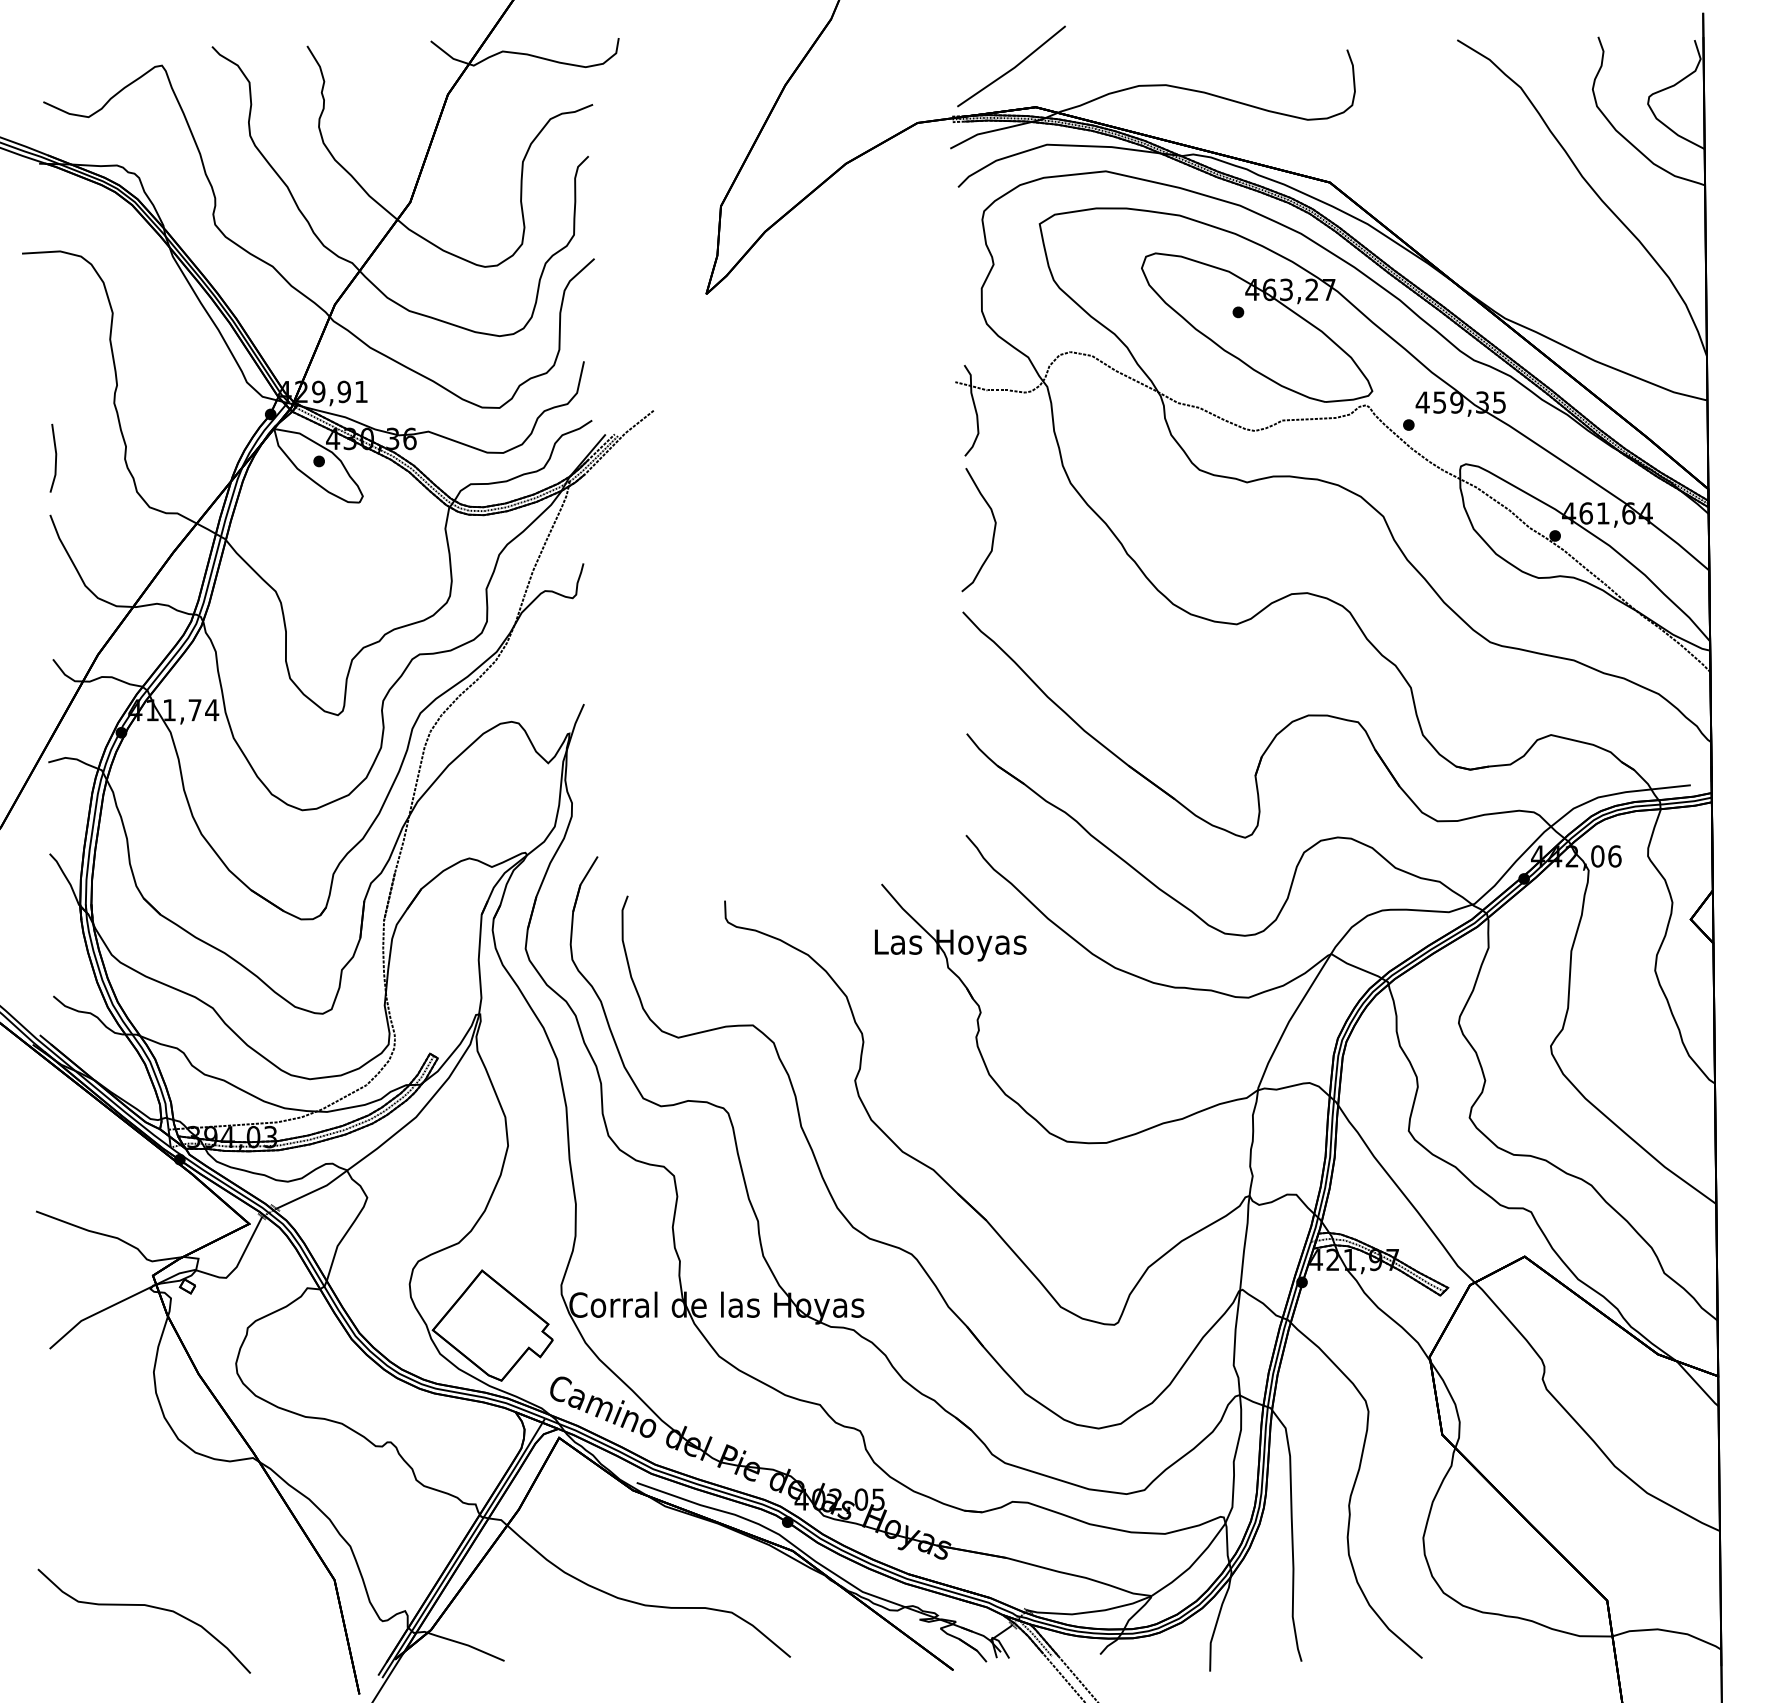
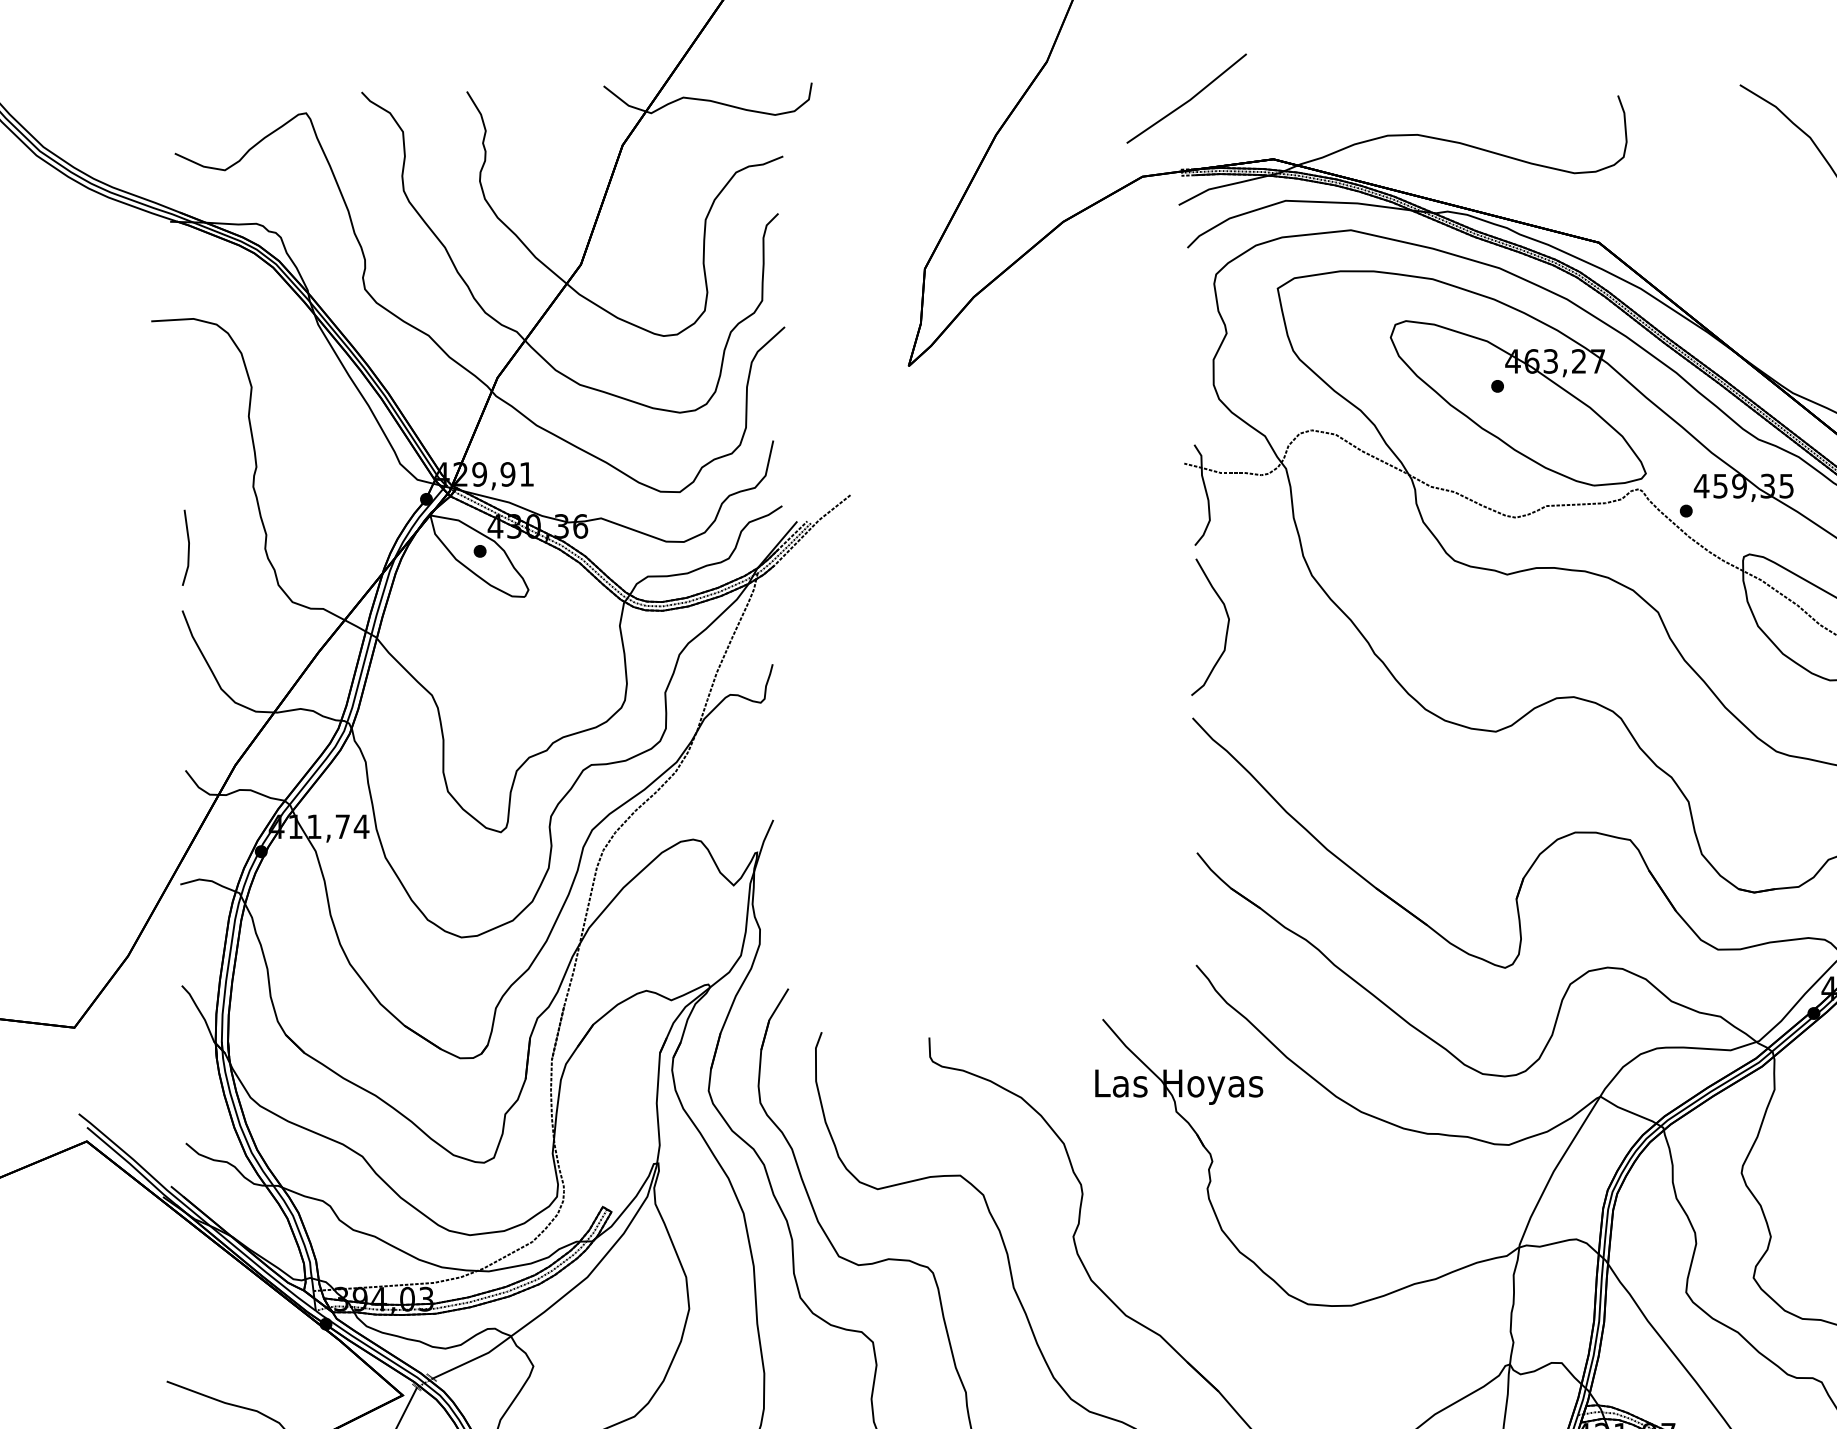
part: (1011, 66) -> (1186, 98), moved

